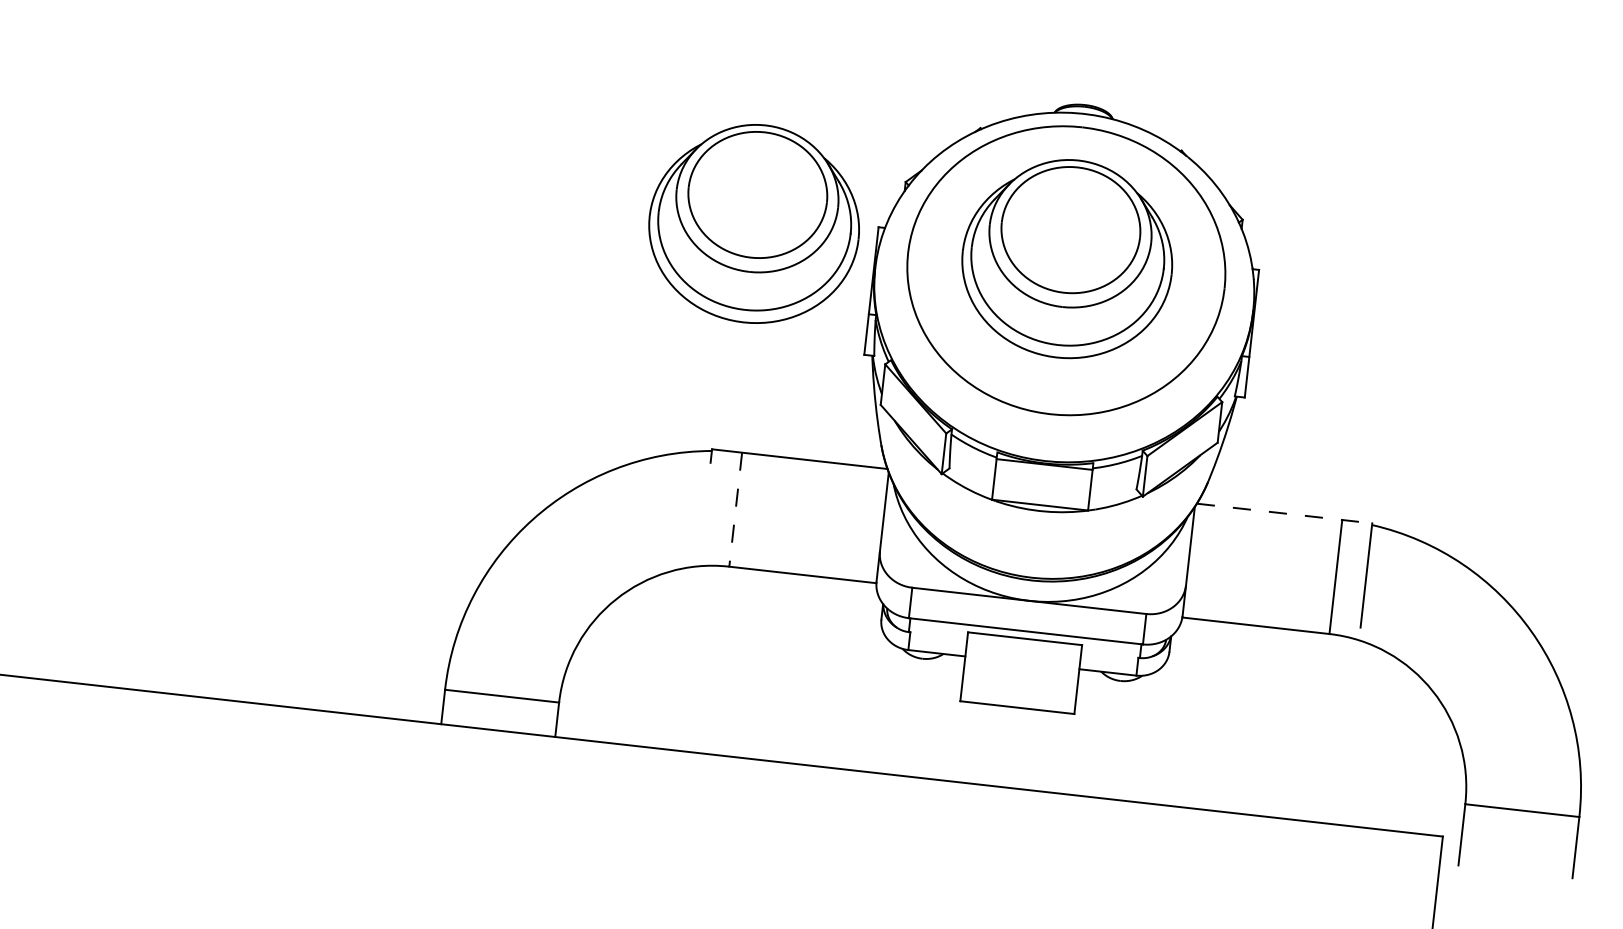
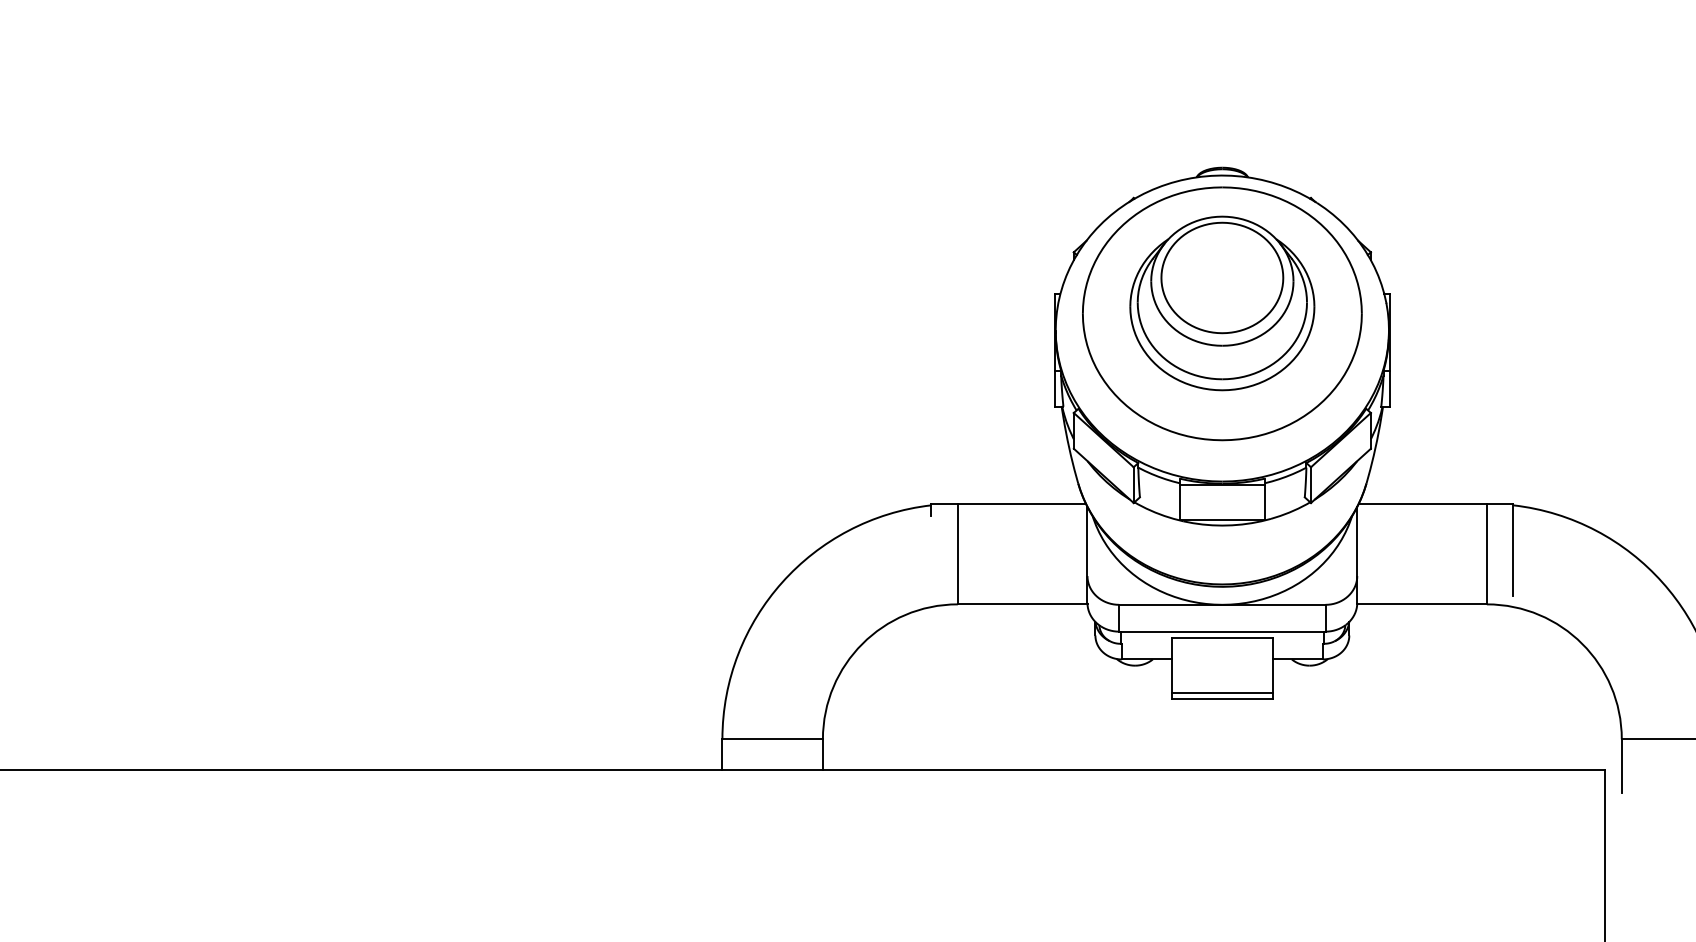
part: (754, 223) -> (946, 303), removed
line: (735, 510) -> (957, 554), dashed -> solid
line: (1285, 513) -> (1436, 503), dashed -> solid
line: (1018, 701) -> (1222, 693), added

